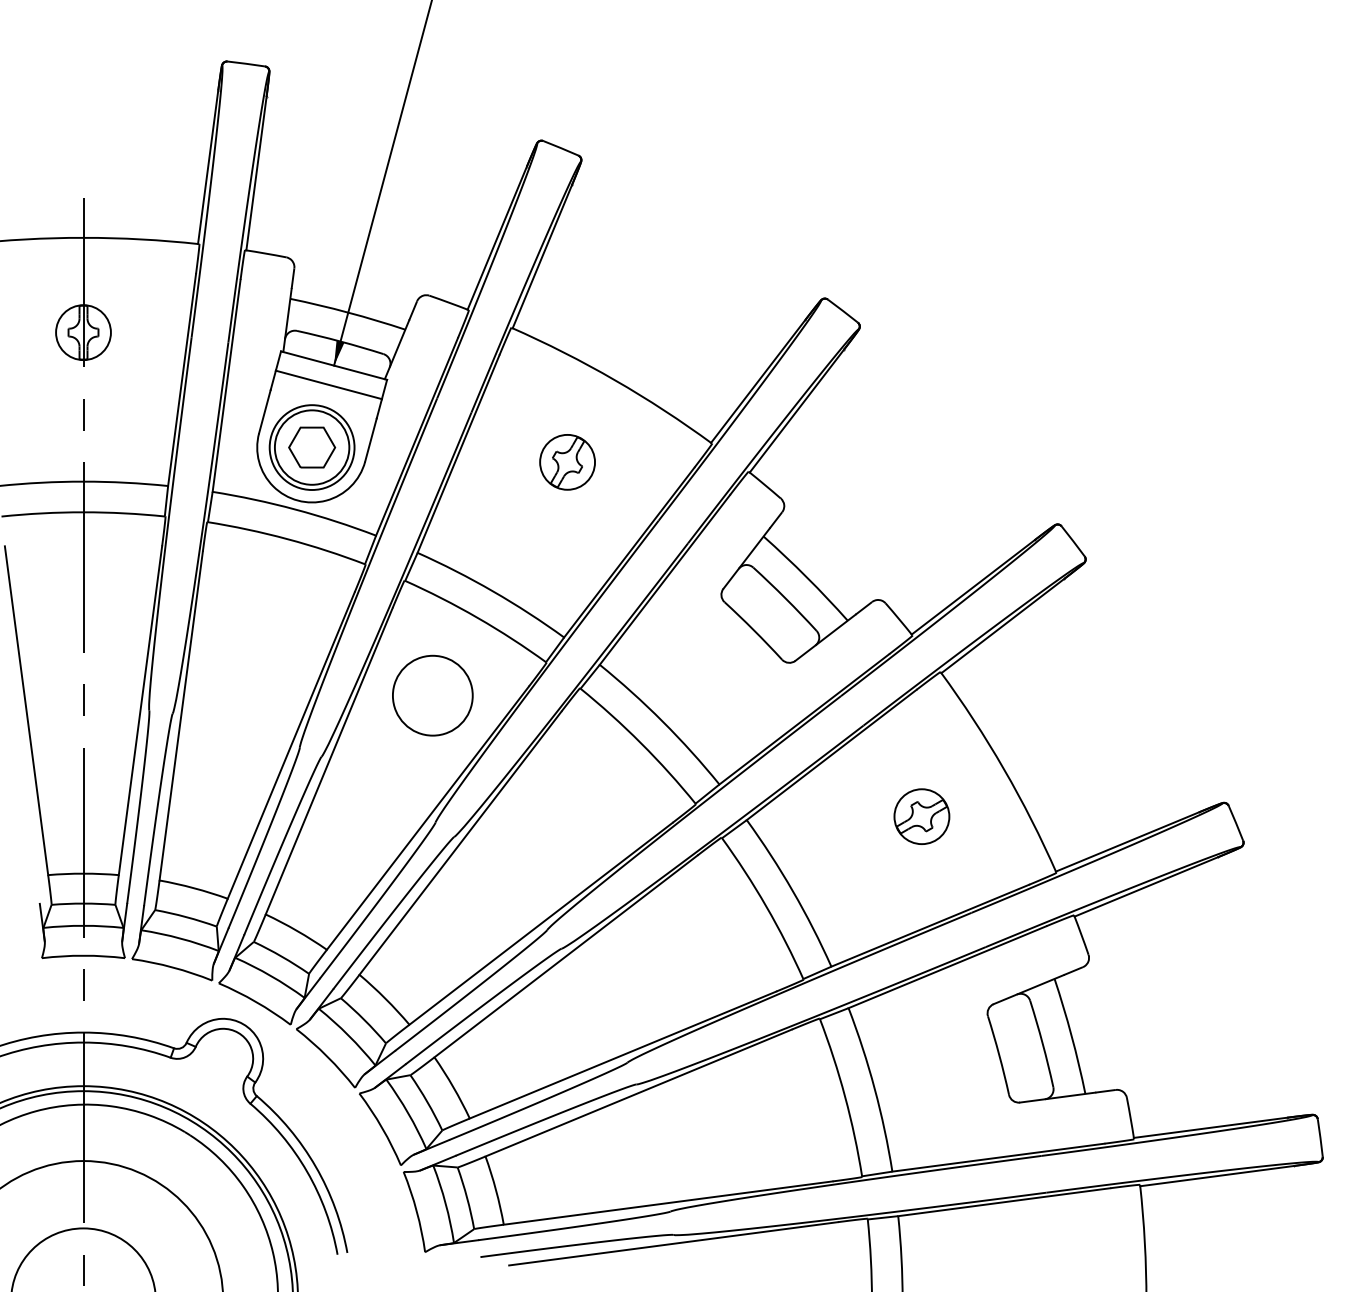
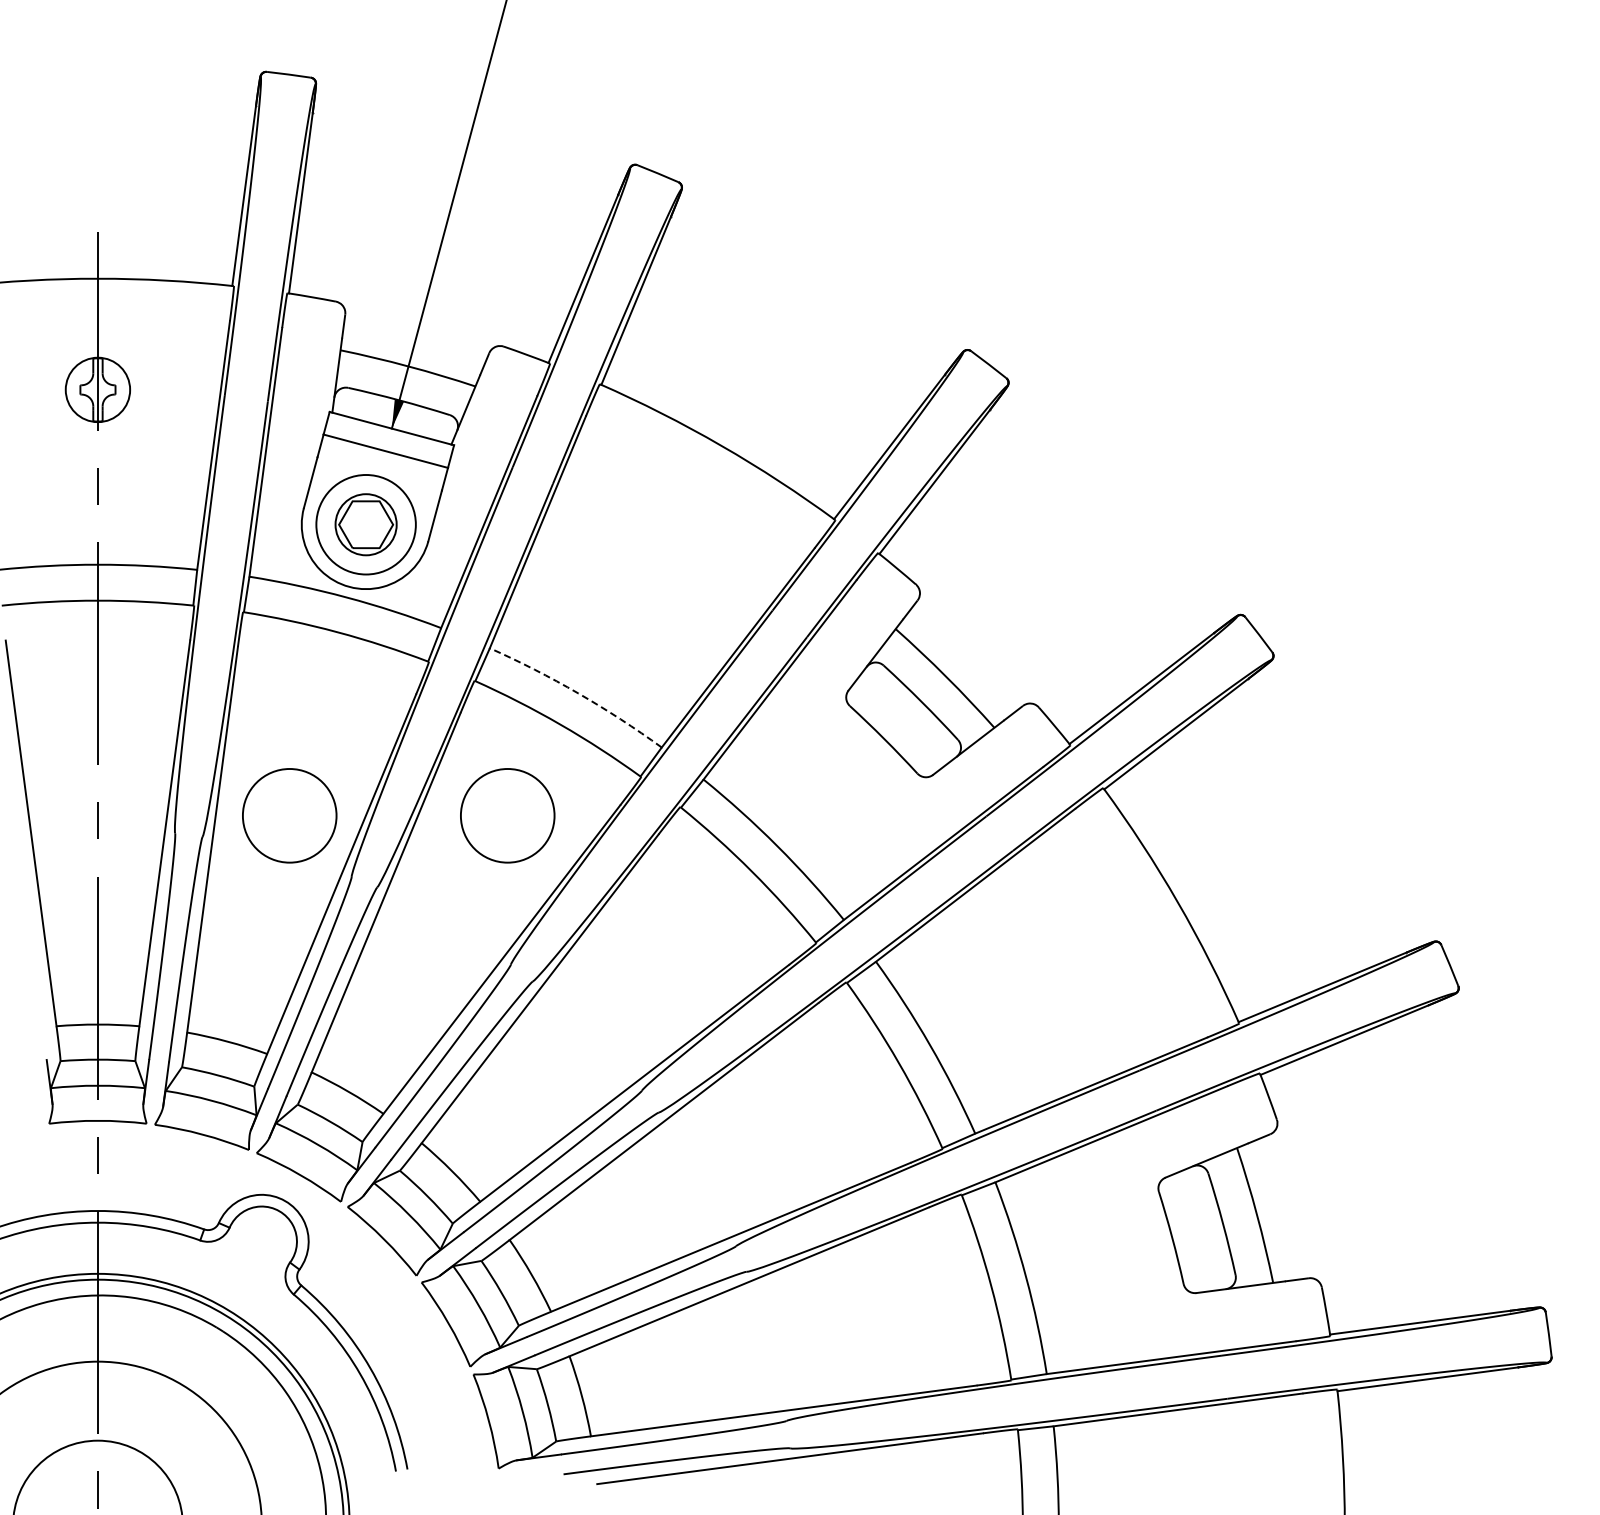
circle: (311, 447) -> (365, 524), size x0.7
part: (567, 462) -> (665, 542), removed
arc: (493, 591) -> (578, 693), solid -> dashed
circle: (246, 695) -> (289, 815), added
part: (921, 816) -> (1081, 957), removed

